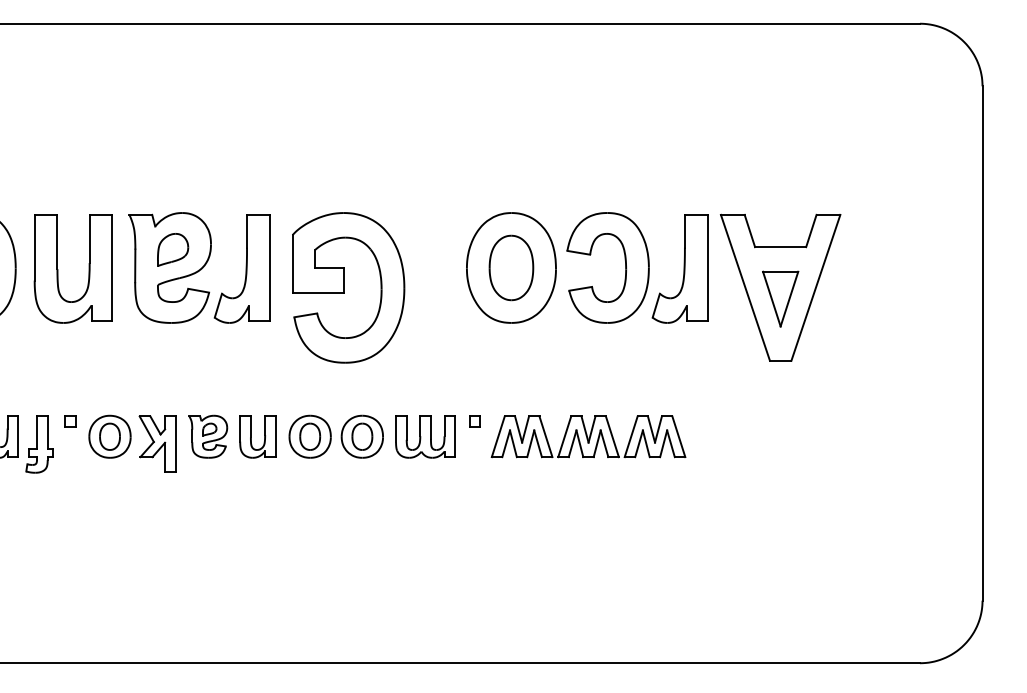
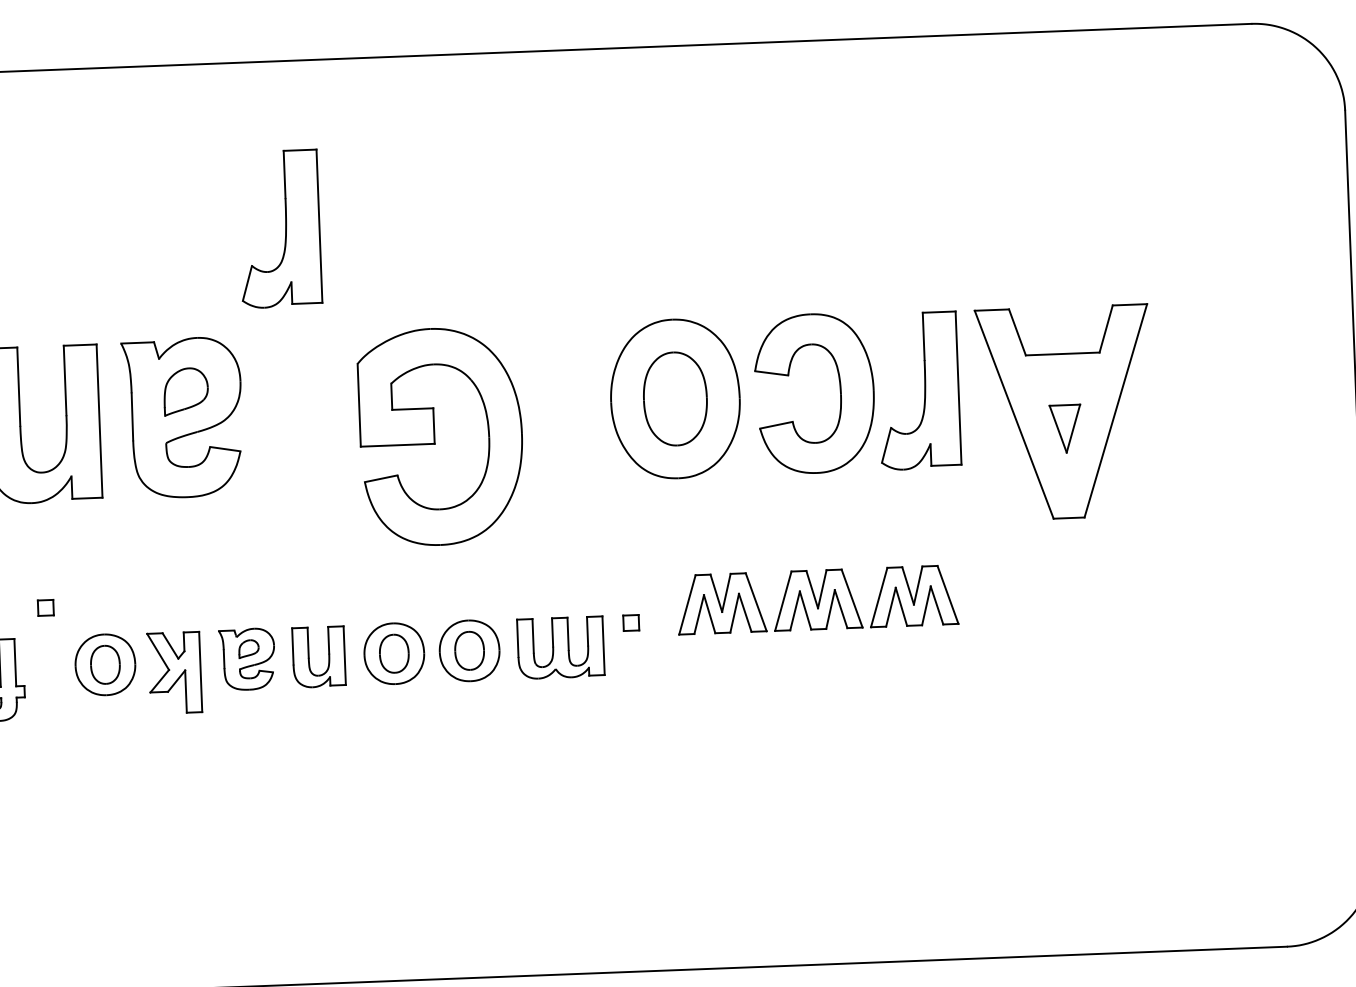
part: (241, 268) -> (278, 228), moved
part: (780, 298) -> (1065, 428), size x0.6
part: (70, 421) -> (46, 607), moved
part: (588, 436) -> (817, 599), moved

